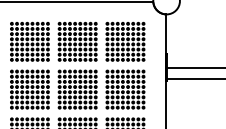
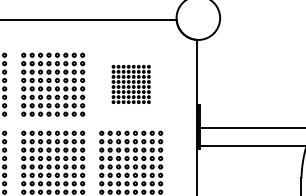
part: (125, 41) -> (131, 84), size x0.6

